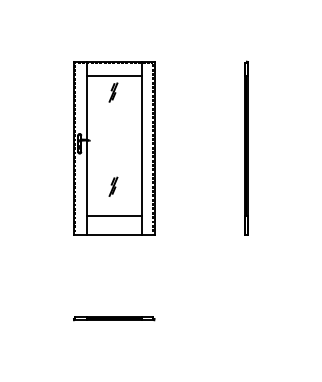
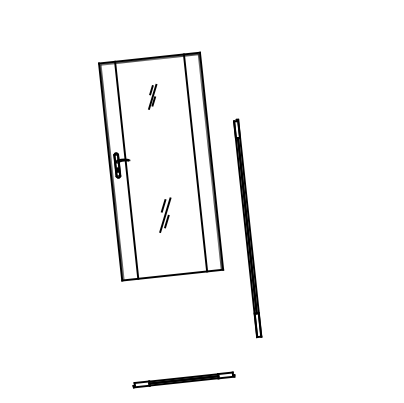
line: (113, 76) -> (150, 76), removed
line: (246, 147) -> (247, 227), moved
part: (113, 186) -> (165, 214), size x1.4
line: (113, 216) -> (169, 252), removed

